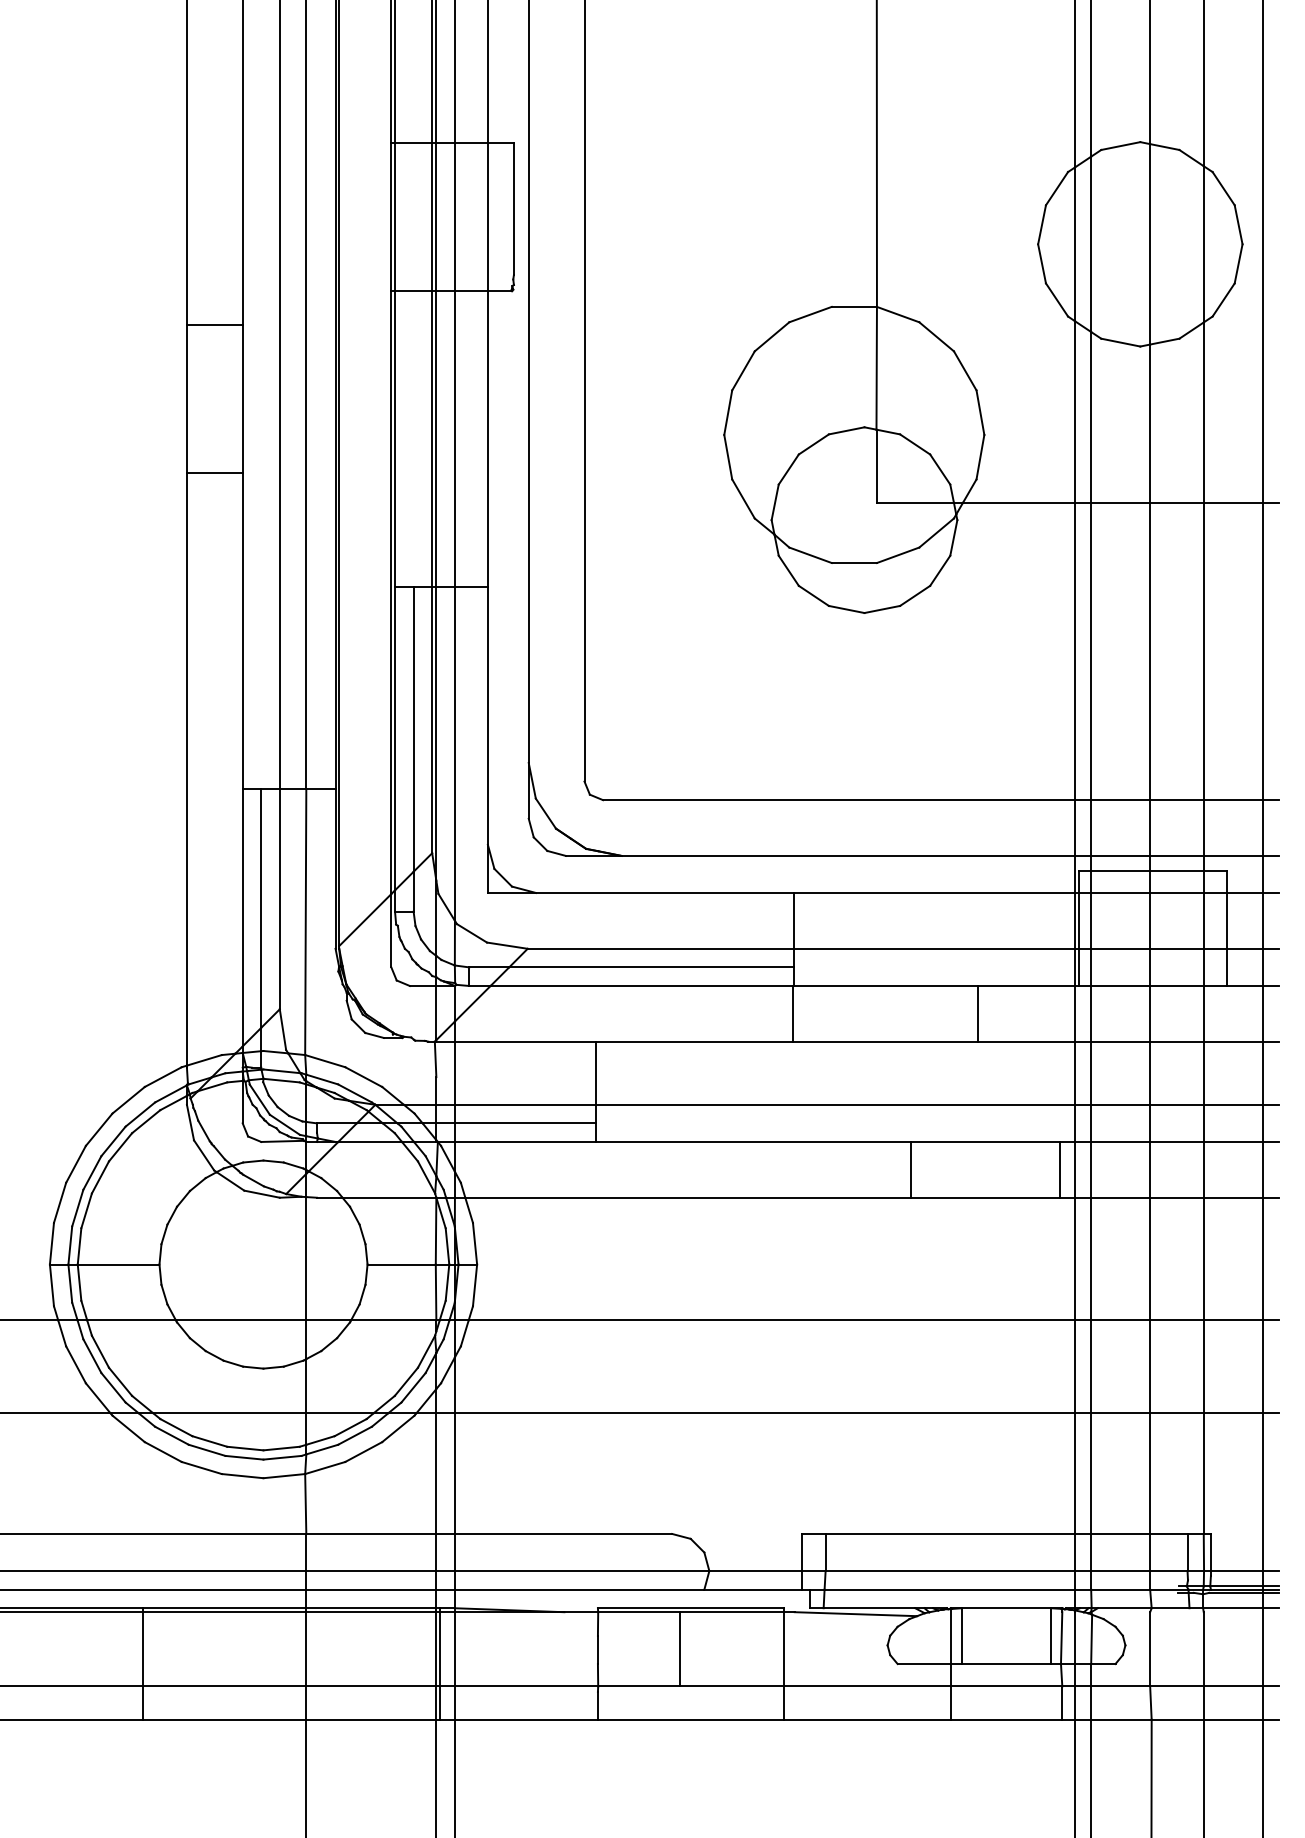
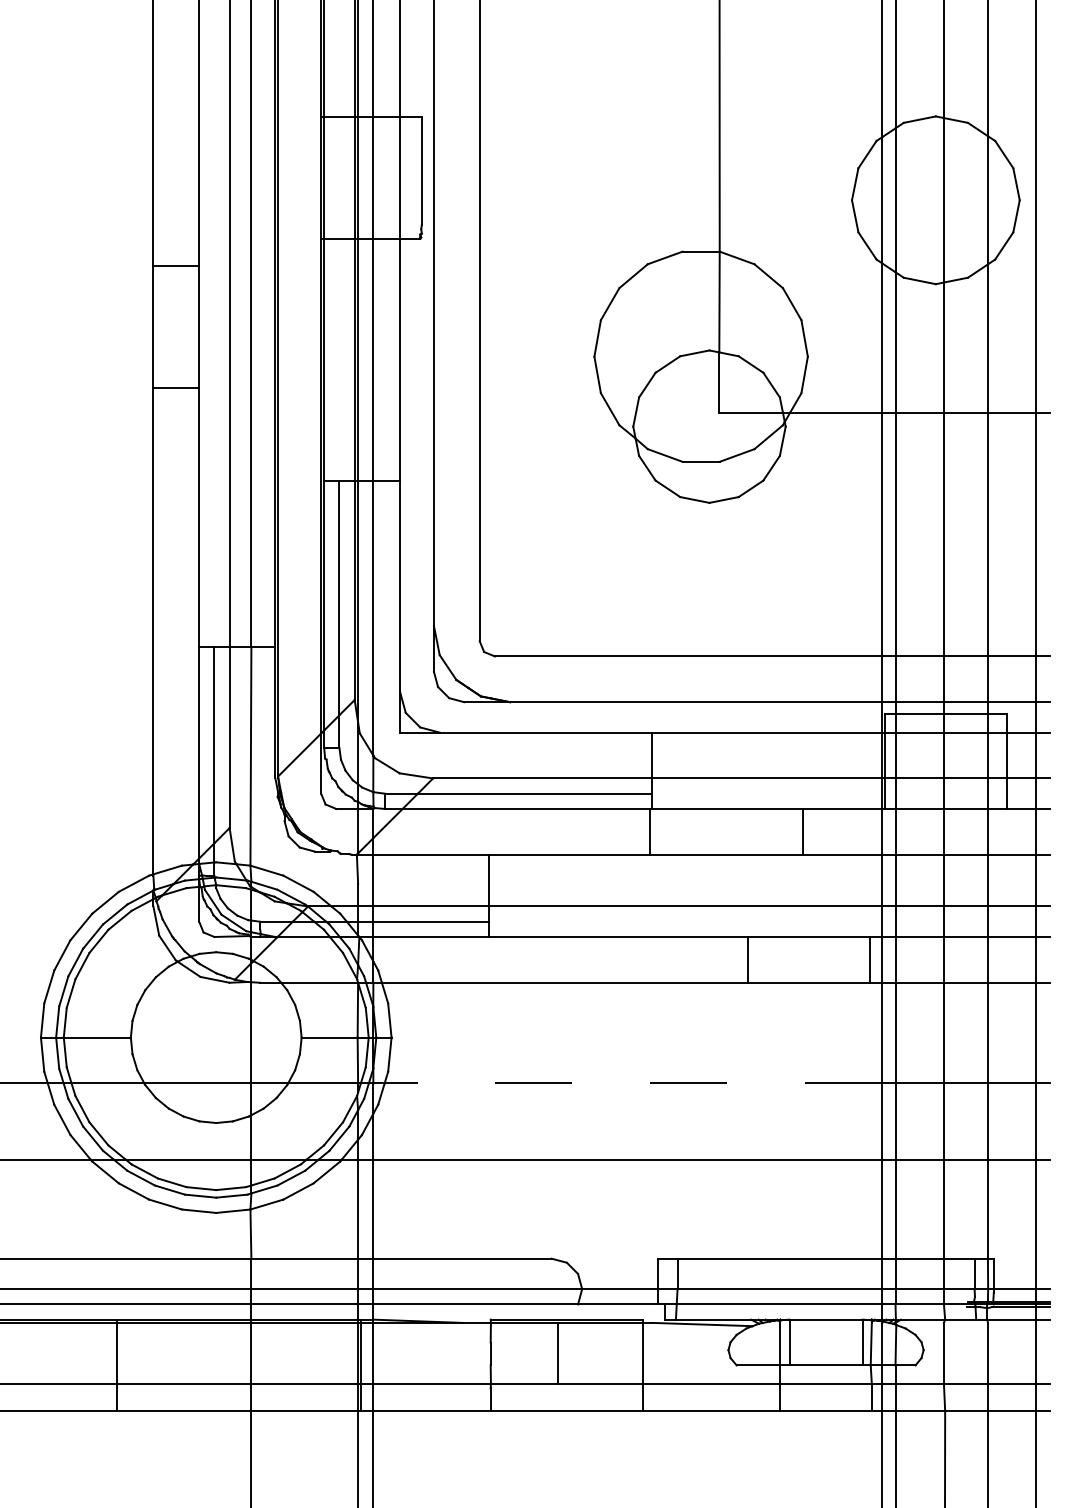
line: (771, 1320) -> (633, 1083), solid -> dashed

